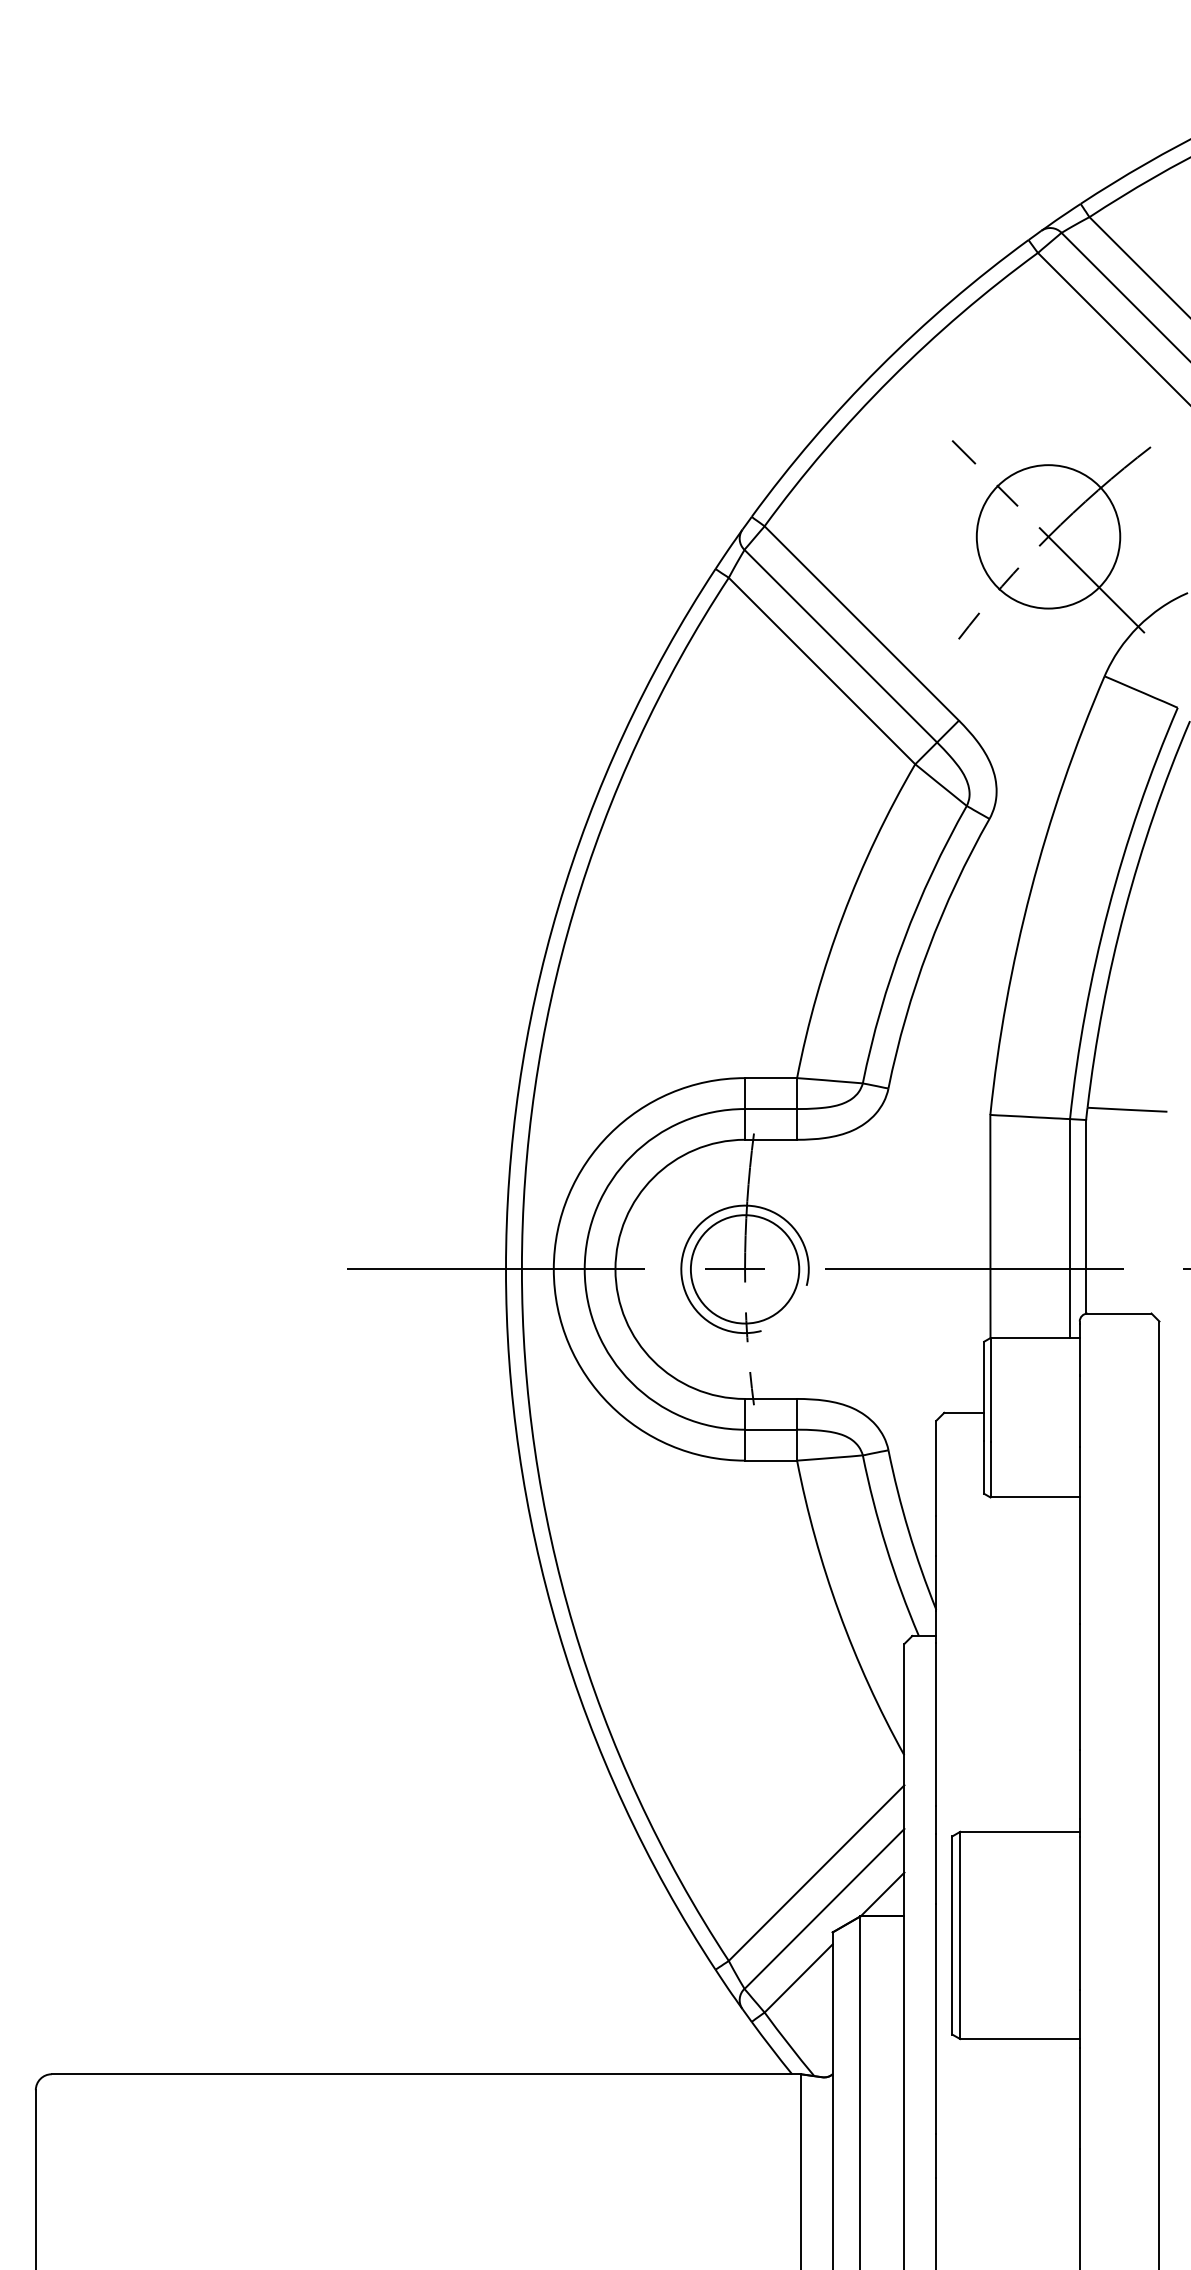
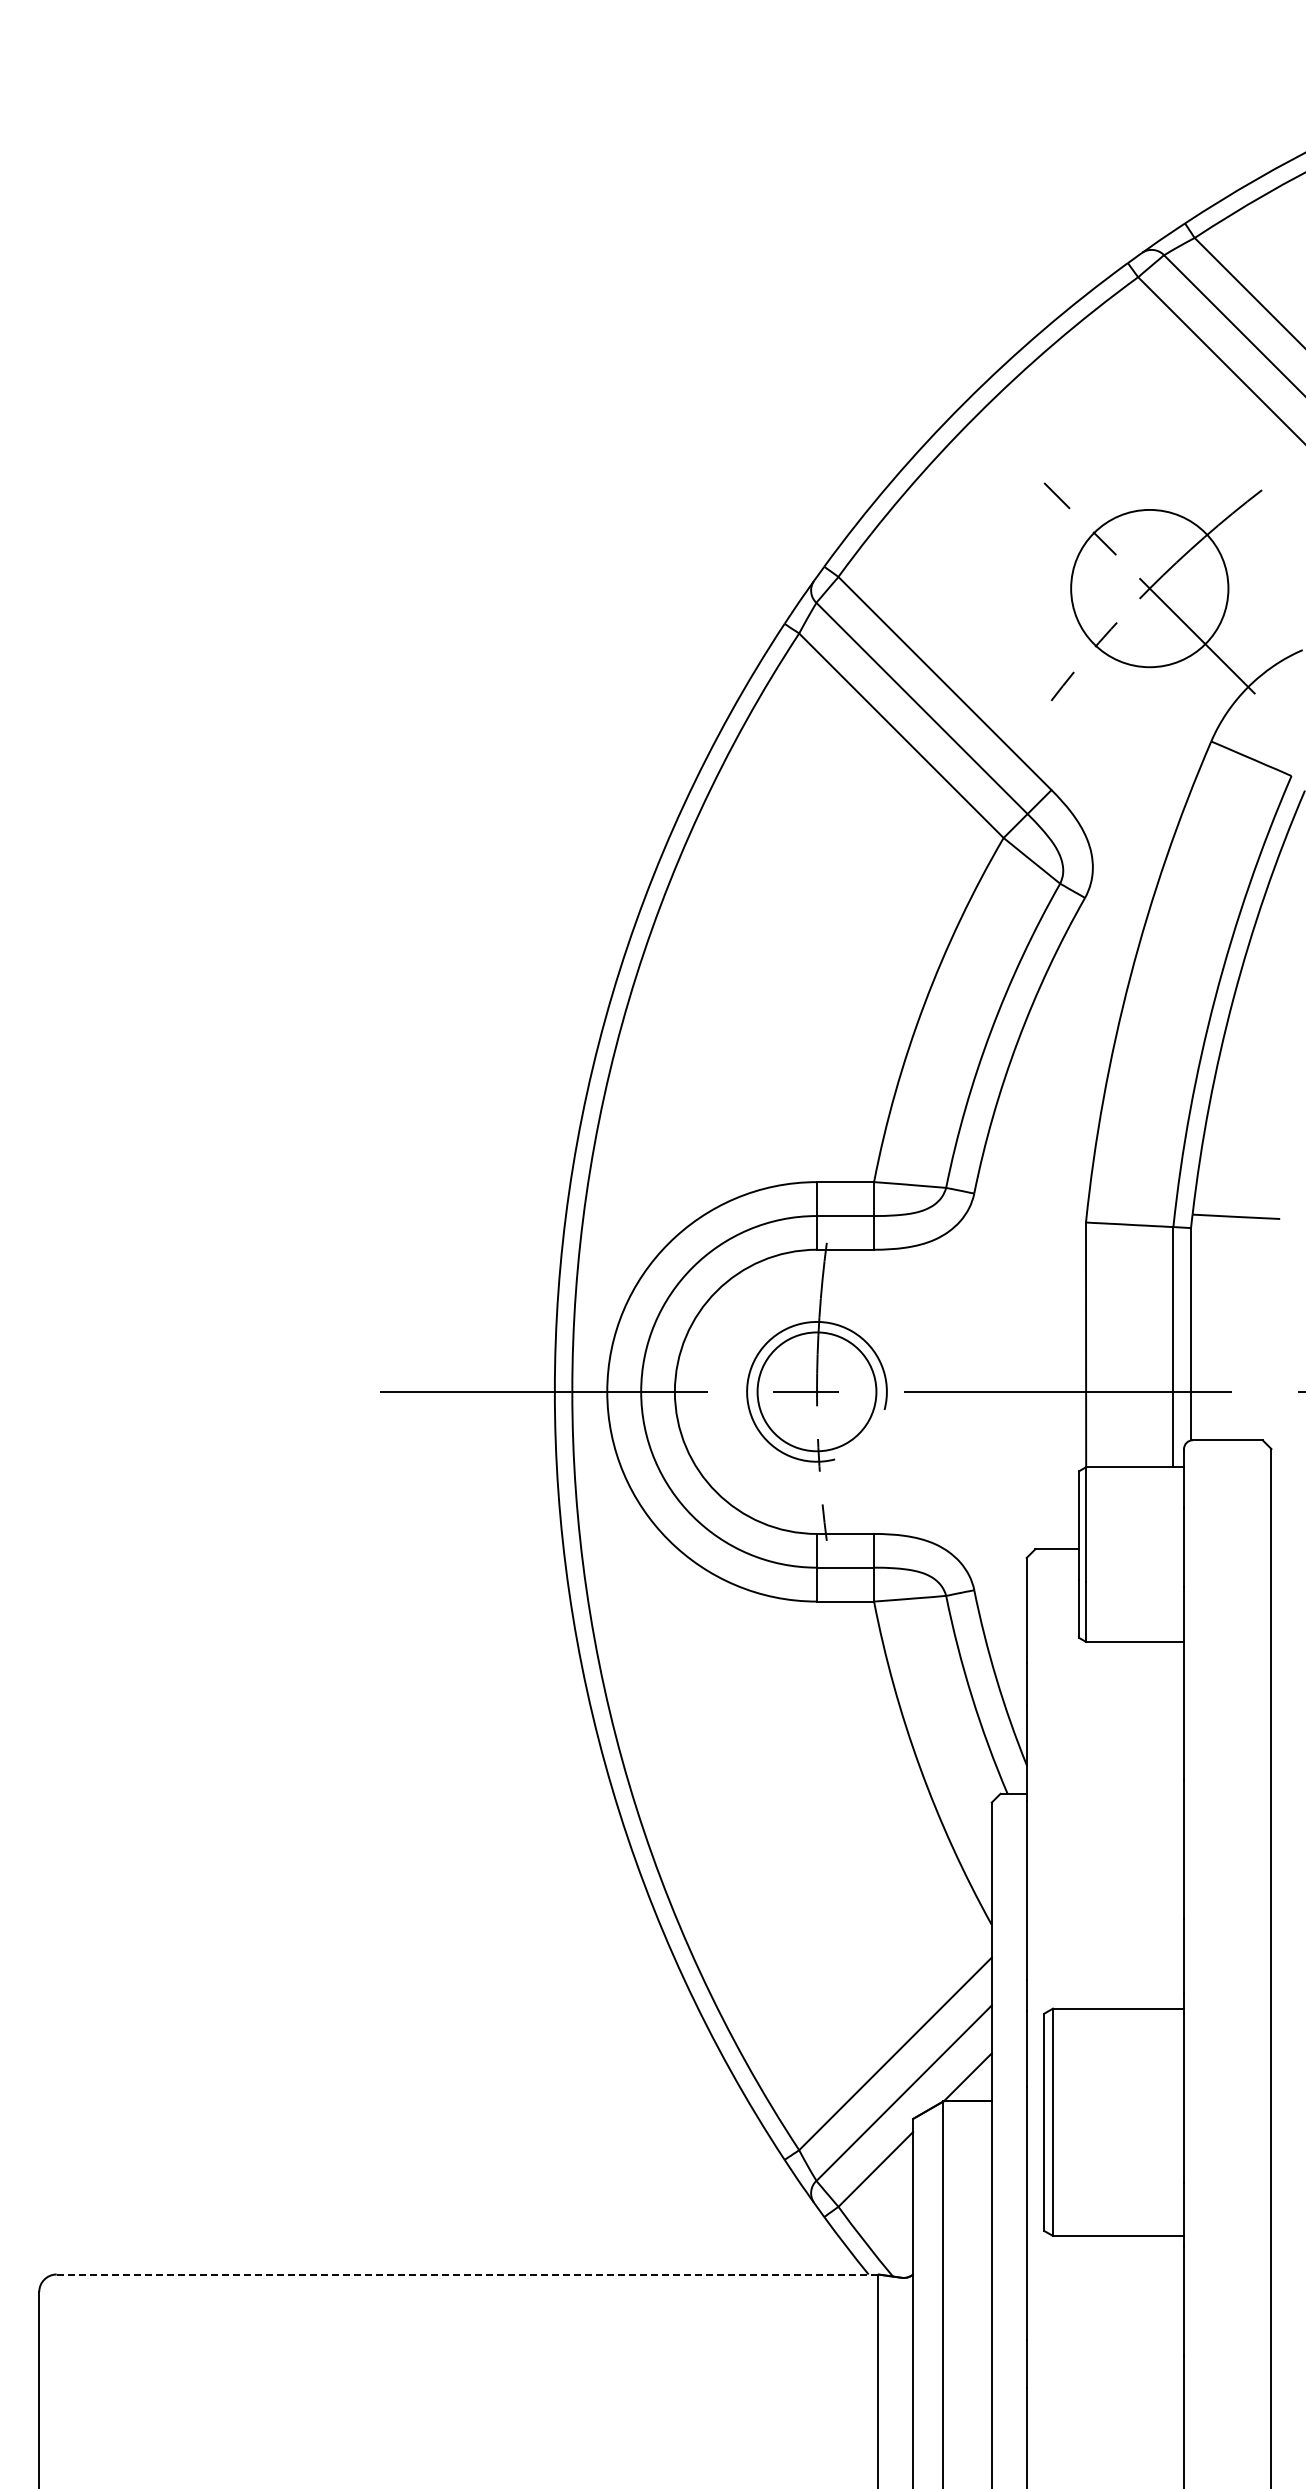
line: (426, 2074) -> (467, 2274), solid -> dashed

